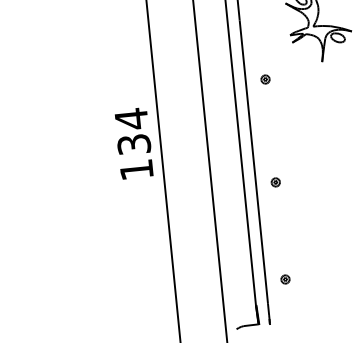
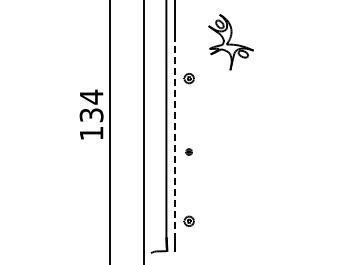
part: (264, 79) -> (188, 78), size x1.6
line: (254, 162) -> (175, 136), solid -> dashed
part: (284, 279) -> (188, 221), size x1.6

